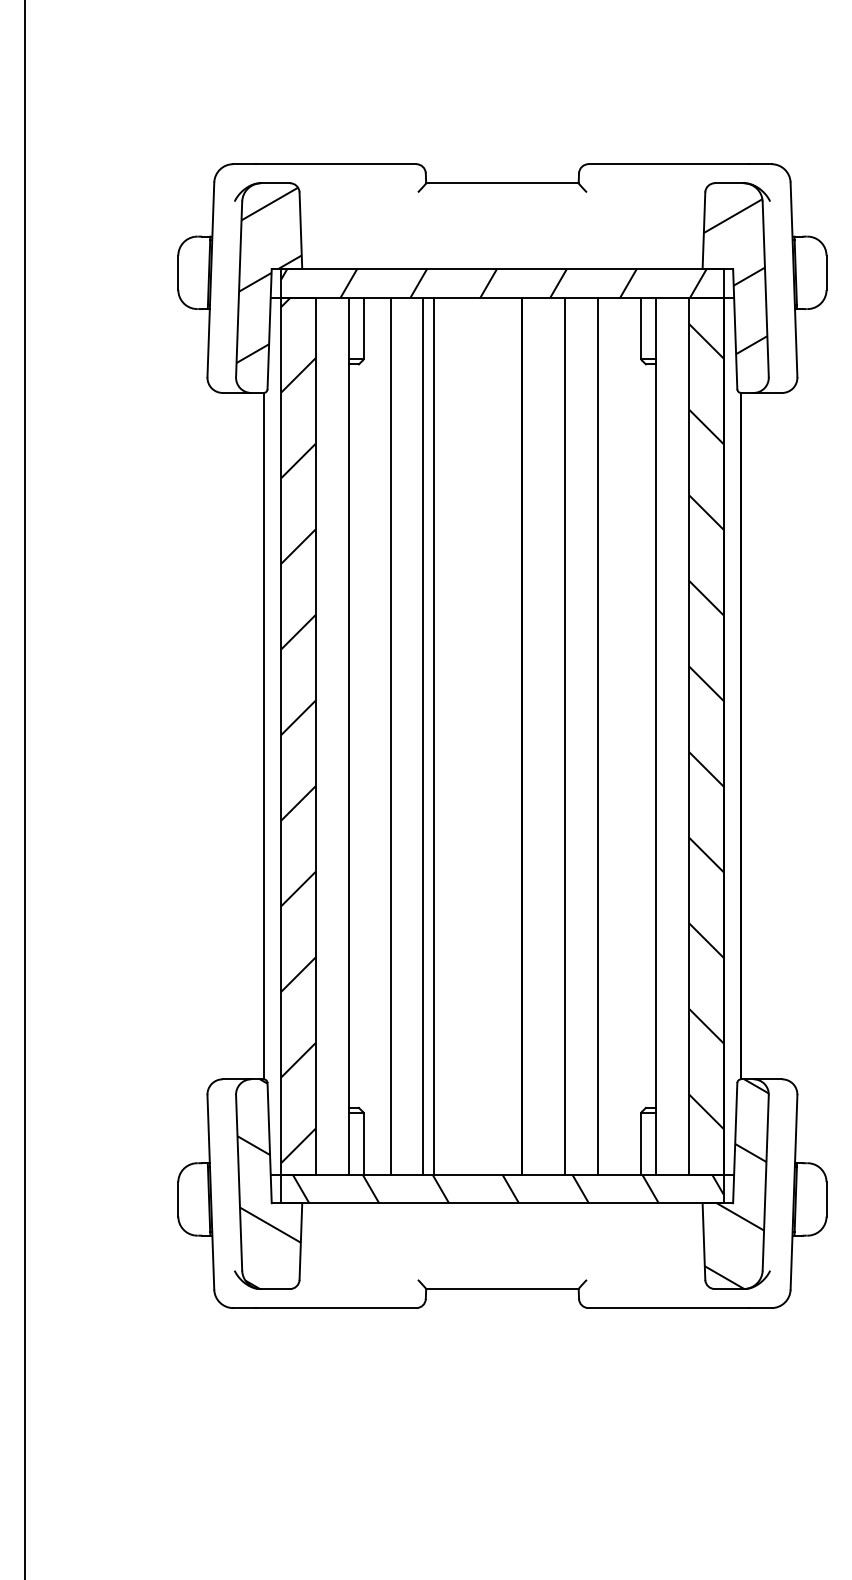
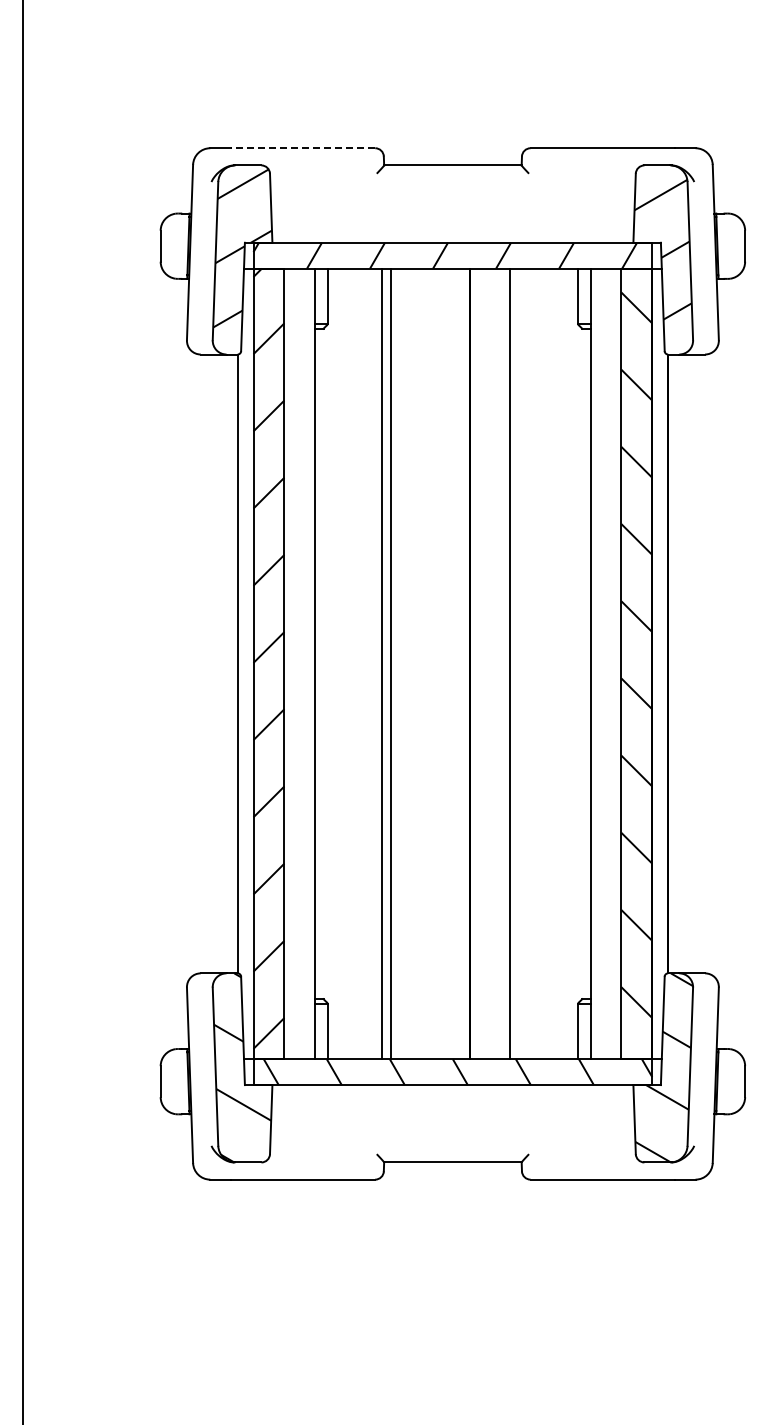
line: (335, 164) -> (302, 148), solid -> dashed
line: (391, 735) -> (352, 663), removed
line: (597, 735) -> (538, 663), removed

